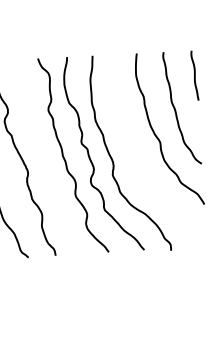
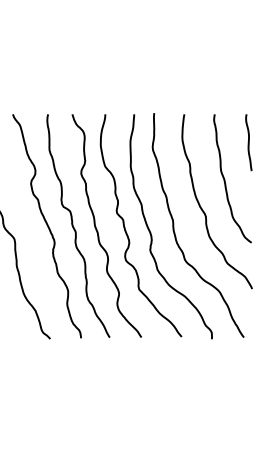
curve: (133, 152) -> (174, 225), added
curve: (44, 158) -> (74, 227), added

